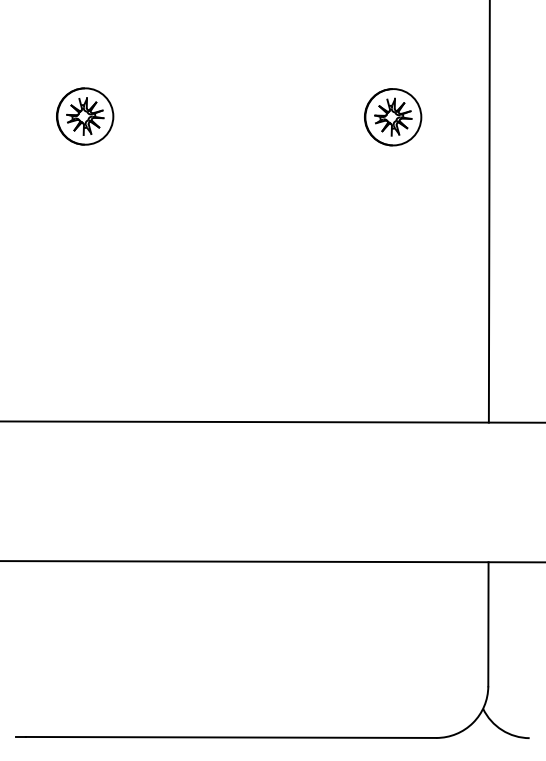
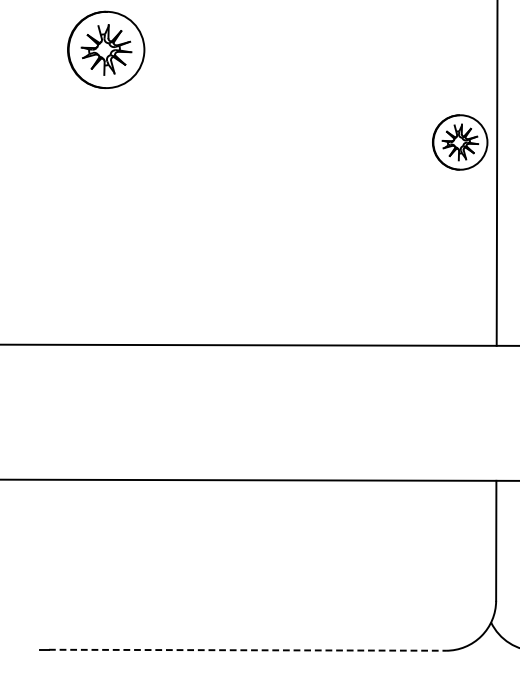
part: (85, 116) -> (106, 49), size x1.4
part: (393, 117) -> (460, 142), moved
line: (231, 737) -> (247, 650), solid -> dashed

